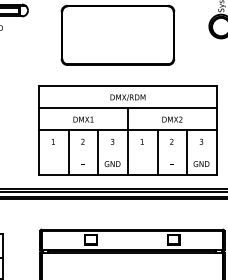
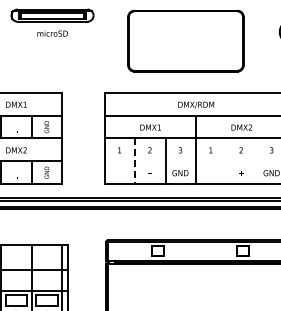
line: (68, 152) -> (135, 161), solid -> dashed
line: (157, 152) -> (226, 161), removed
line: (187, 152) -> (257, 161), removed

